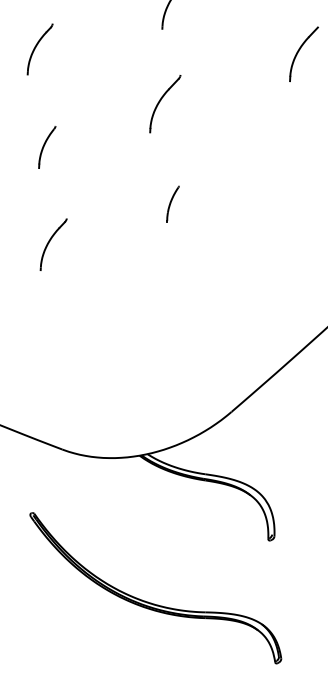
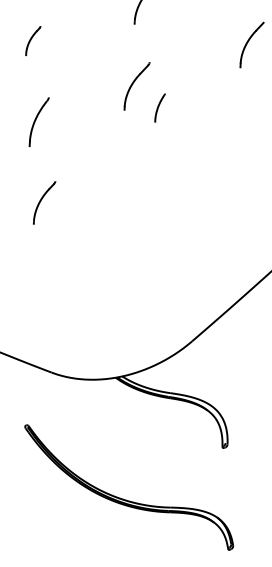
part: (39, 49) -> (32, 41), size x0.7
part: (47, 147) -> (39, 122), size x1.4
part: (172, 203) -> (159, 108), moved

